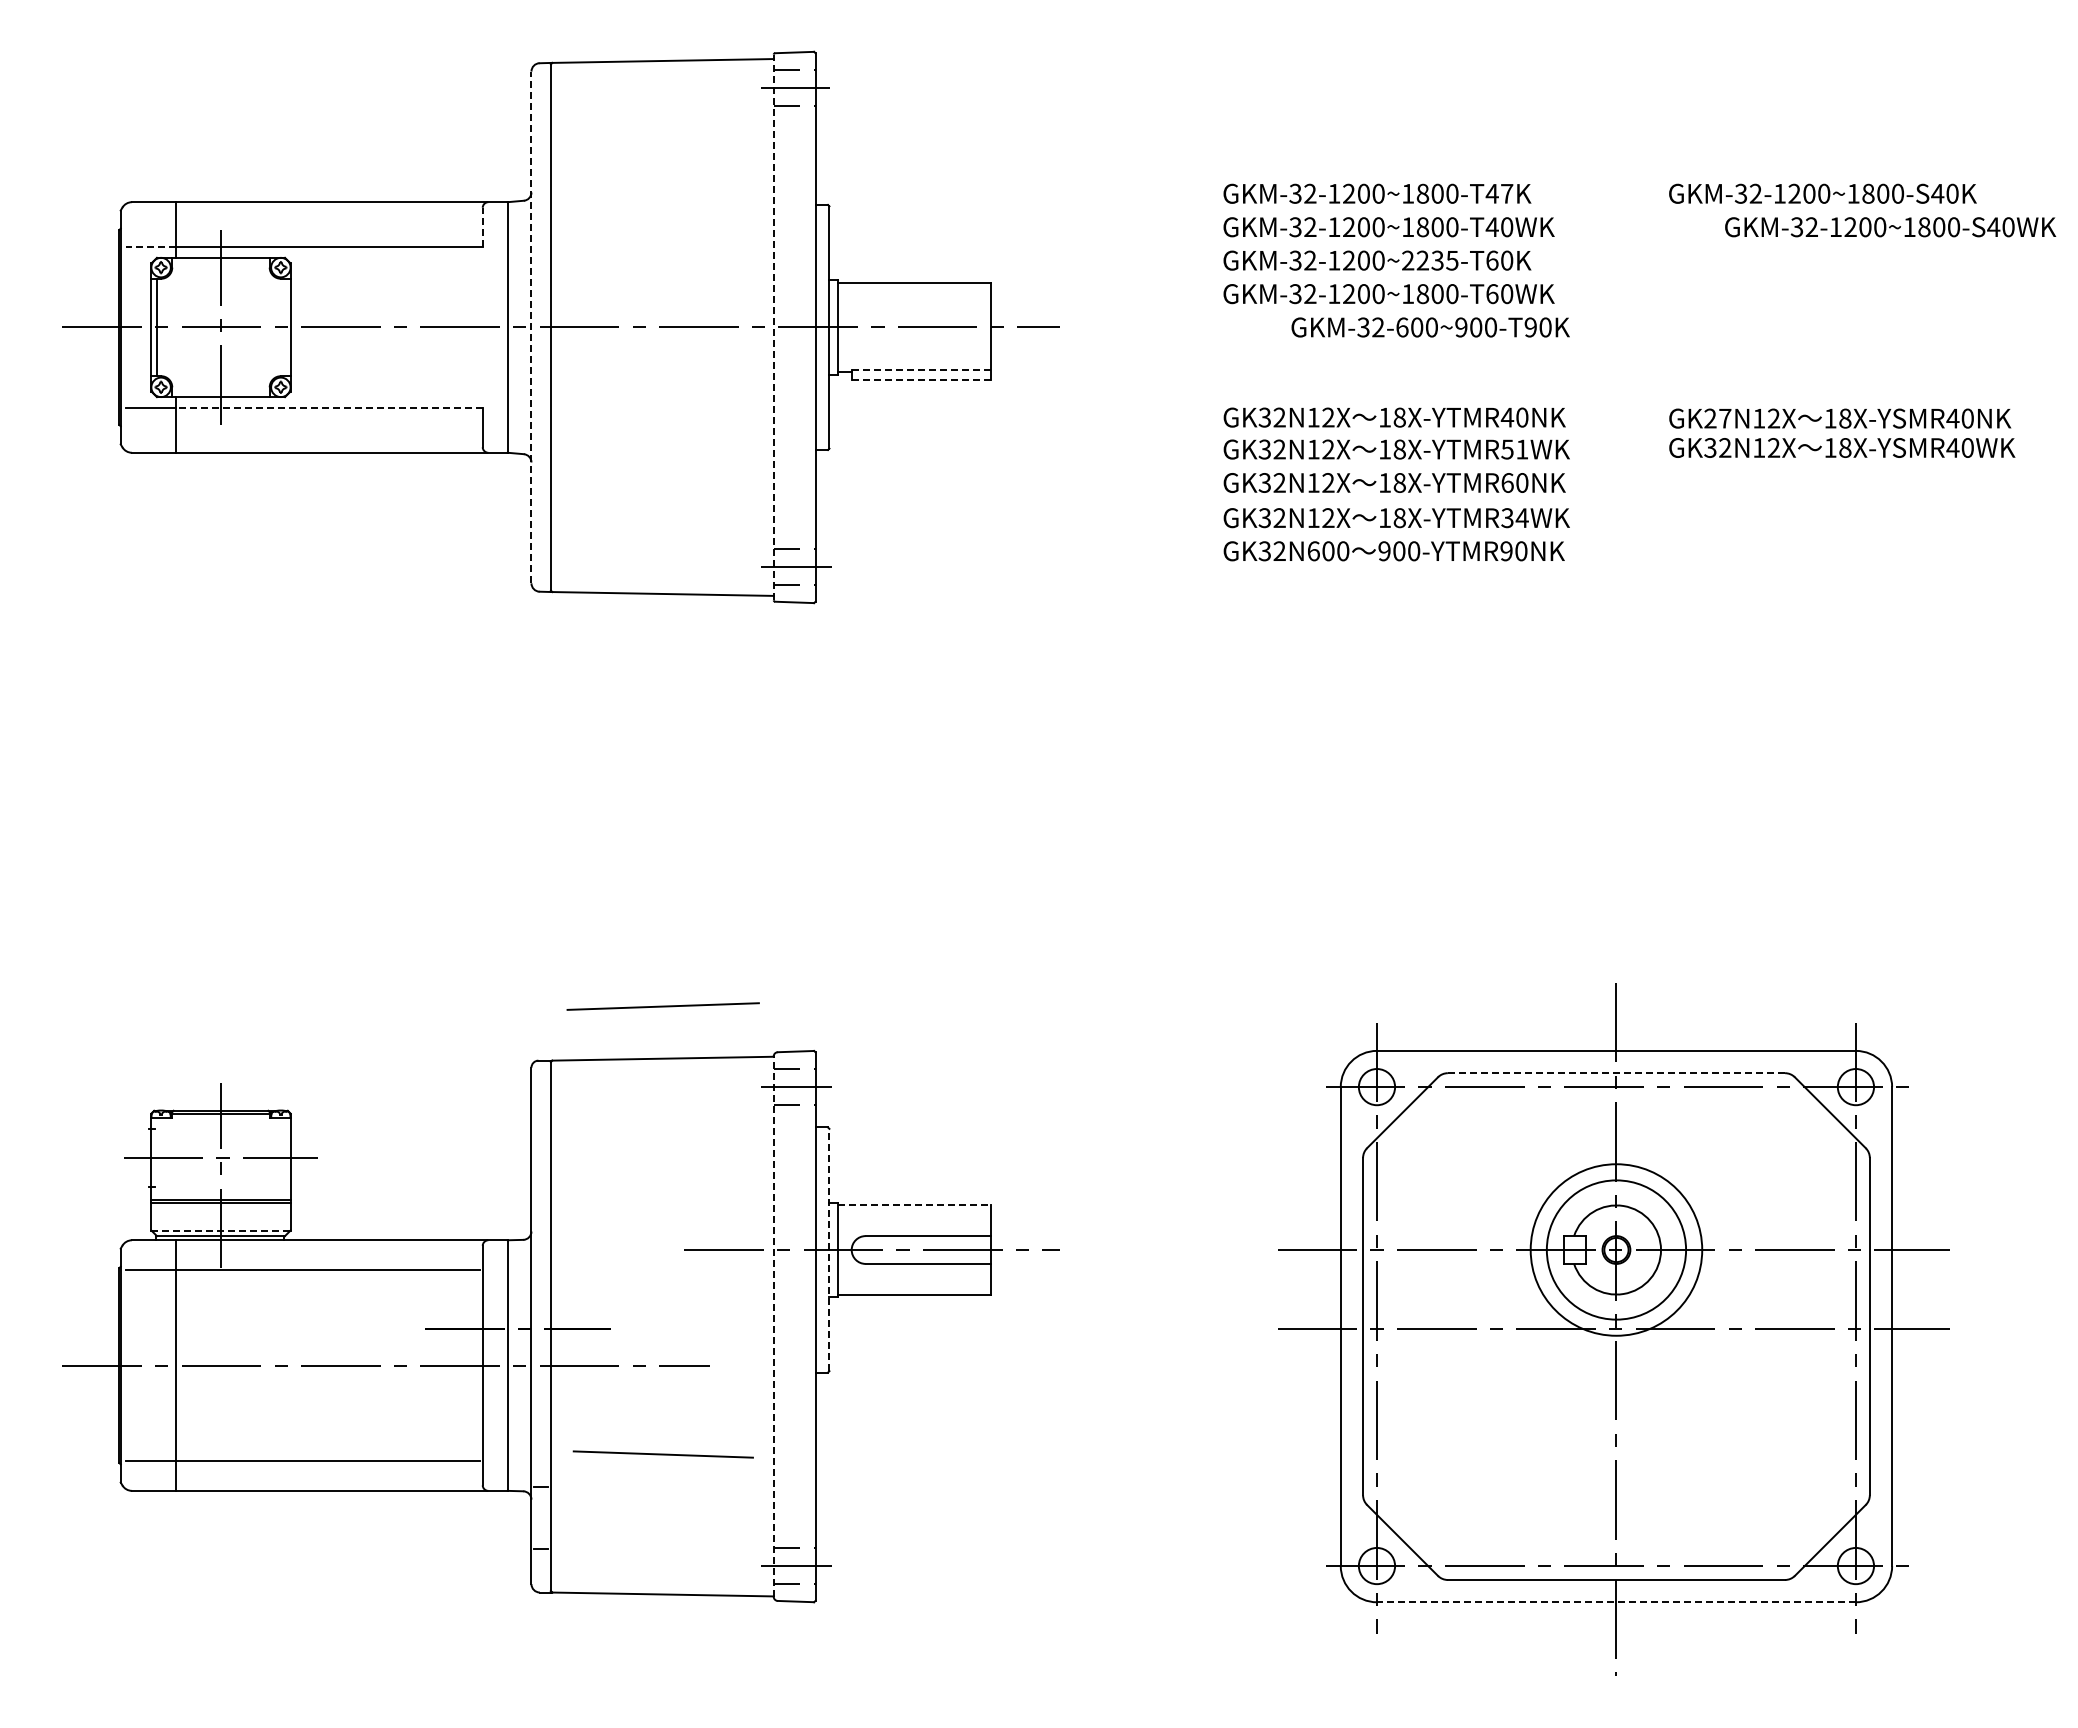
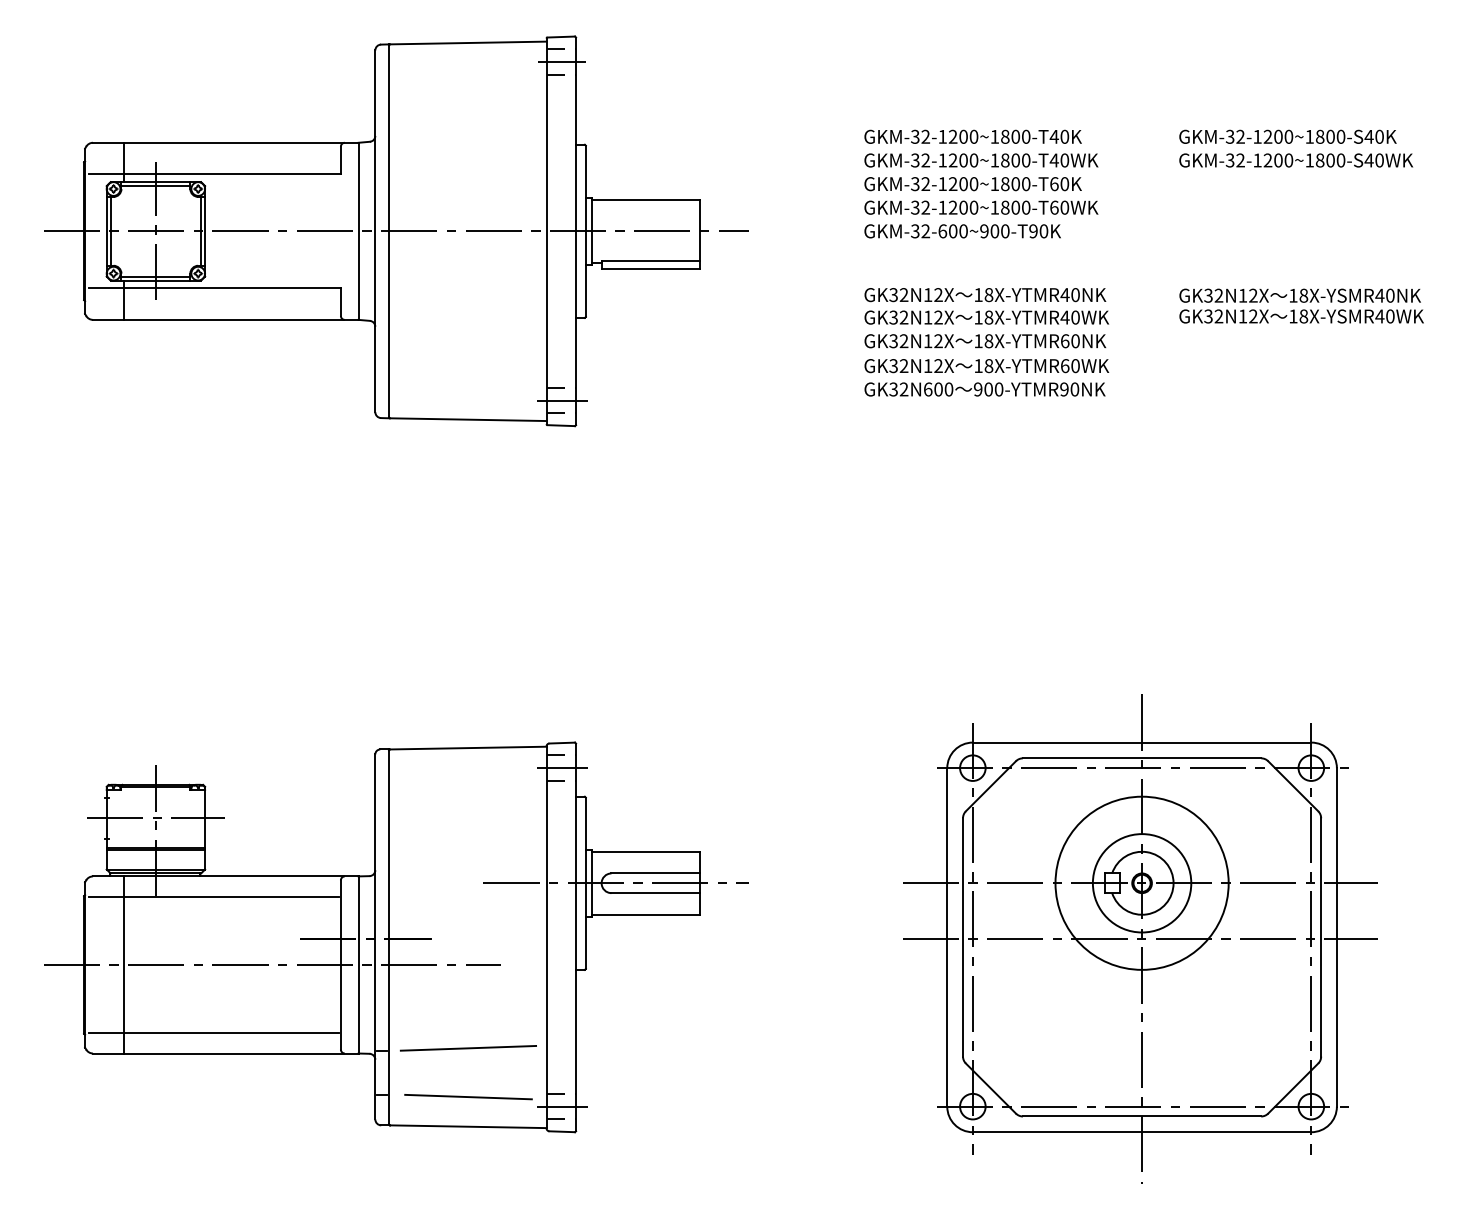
text: (1507, 193) -> (1065, 136), GKM-32-1200~1800-T47K -> GKM-32-1200~1800-T40K
line: (482, 226) -> (340, 159), dashed -> solid
text: (1890, 227) -> (1296, 160), moved
line: (150, 246) -> (106, 174), dashed -> solid
text: (1430, 260) -> (1010, 184), GKM-32-1200~2235-T60K -> GKM-32-1200~1800-T60K
line: (220, 263) -> (155, 186), added
line: (285, 327) -> (201, 231), added
line: (531, 327) -> (375, 231), dashed -> solid
line: (773, 327) -> (546, 231), dashed -> solid
text: (1430, 327) -> (962, 231), moved
line: (921, 369) -> (650, 261), dashed -> solid
line: (921, 380) -> (650, 268), dashed -> solid
line: (220, 391) -> (155, 276), added
line: (329, 408) -> (232, 288), dashed -> solid
text: (1717, 418) -> (1213, 295), GK27N12X -> GK32N12X
text: (1514, 449) -> (1070, 317), 18X-YTMR51WK -> 18X-YTMR40WK
text: (1514, 518) -> (1070, 366), 18X-YTMR34WK -> 18X-YTMR60WK
line: (662, 1006) -> (467, 1048), moved
line: (1616, 1073) -> (1142, 758), dashed -> solid
line: (914, 1205) -> (646, 851), dashed -> solid
line: (221, 1230) -> (156, 869), dashed -> solid
line: (829, 1249) -> (585, 882), dashed -> solid
circle: (1615, 1249) -> (1141, 882), size x1.43
line: (773, 1326) -> (546, 937), dashed -> solid
line: (662, 1454) -> (467, 1097), moved
line: (1615, 1602) -> (1141, 1132), dashed -> solid

